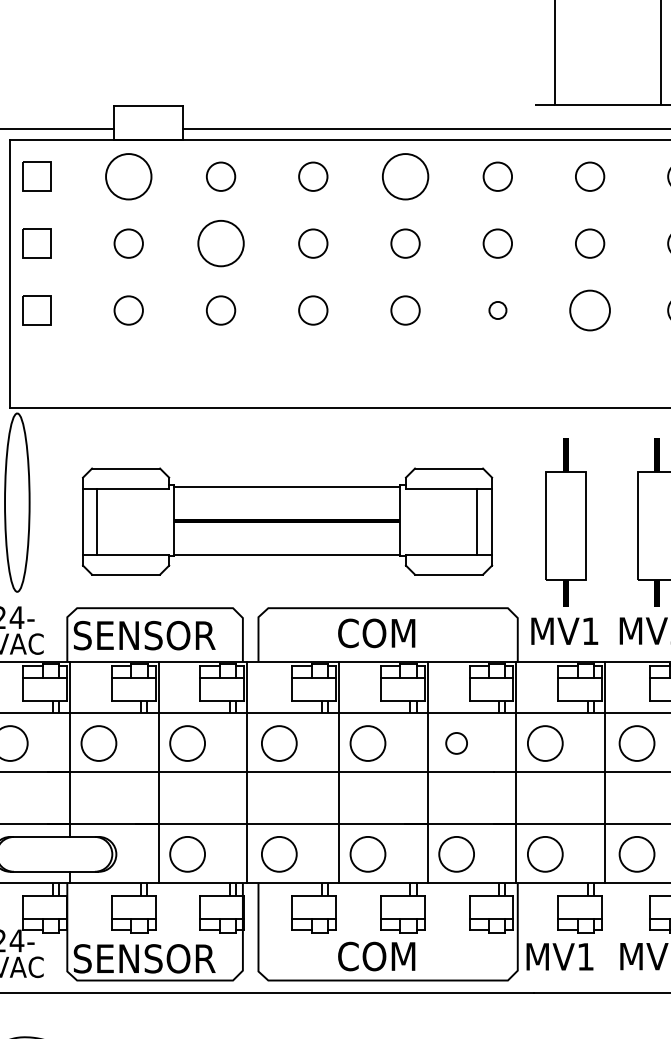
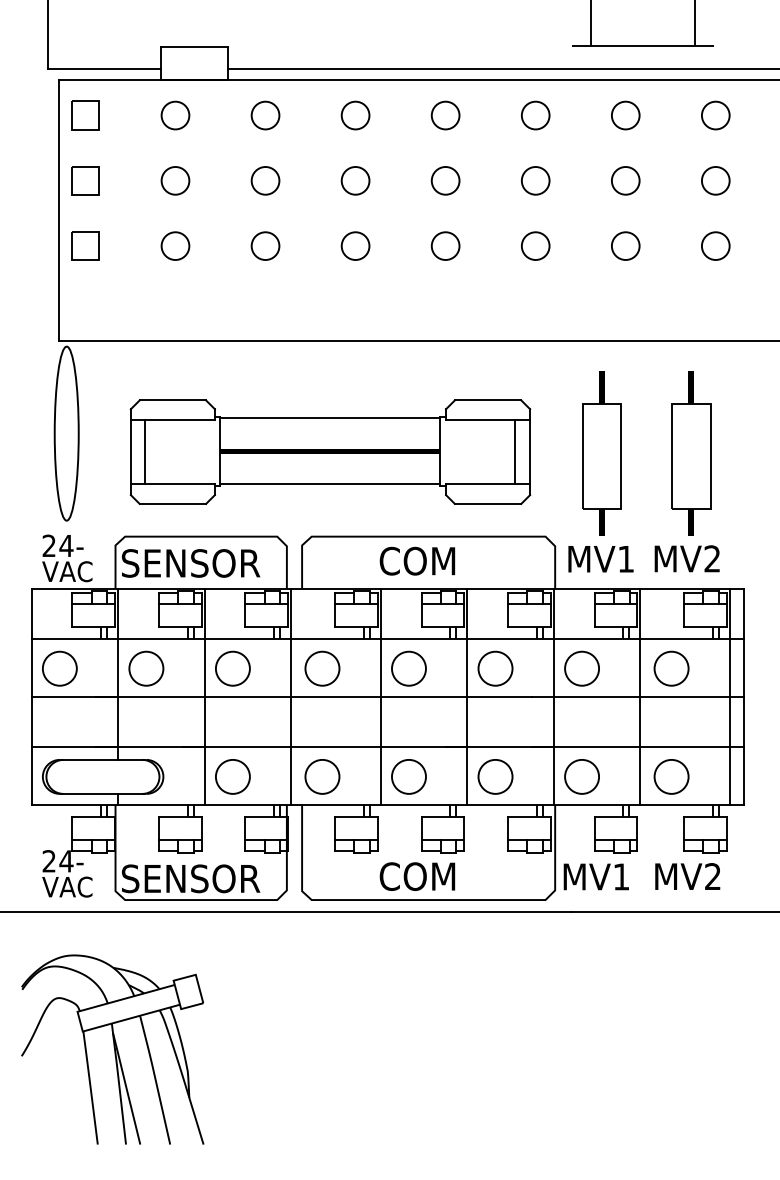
circle: (128, 176) -> (175, 115), size x0.62
circle: (405, 176) -> (445, 115), size x0.62
circle: (220, 243) -> (265, 180), size x0.62
circle: (497, 309) -> (535, 245), size x1.67
circle: (589, 310) -> (625, 246), size x0.71
circle: (456, 743) -> (495, 668), size x1.67

